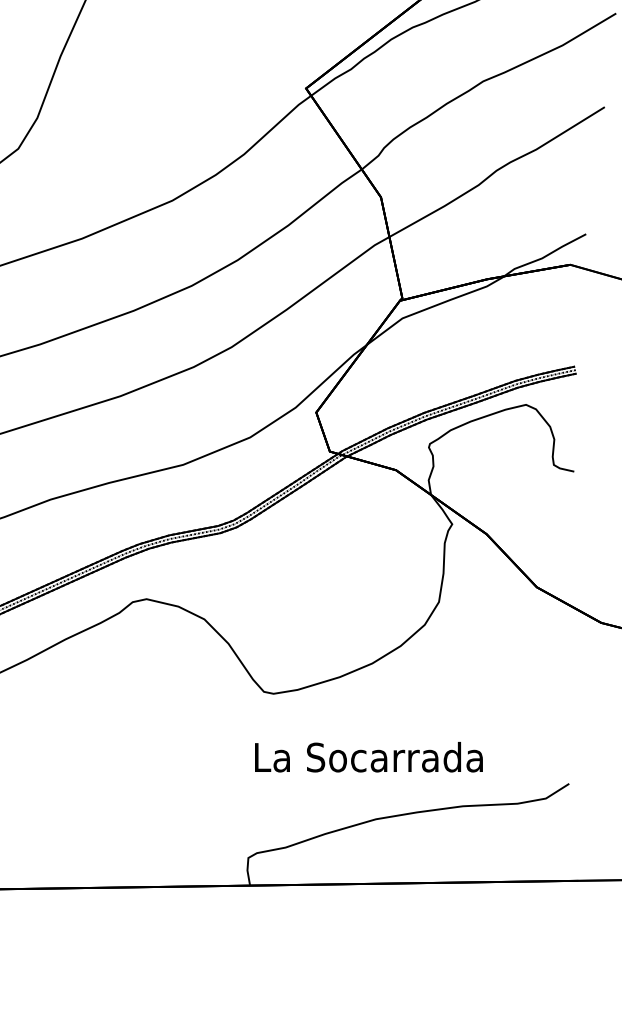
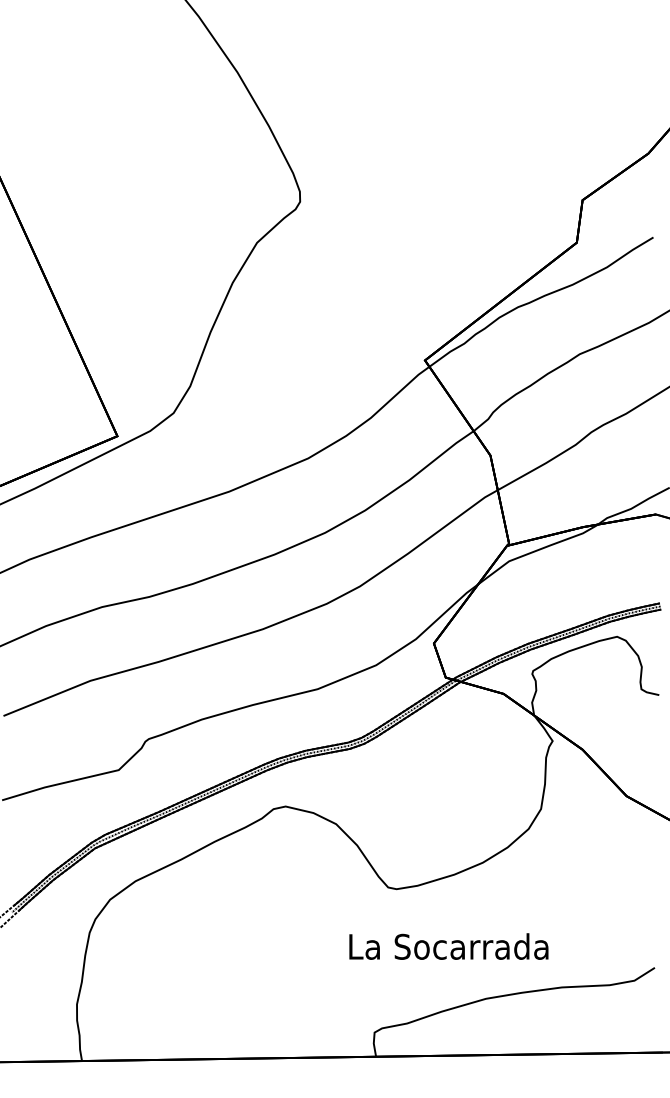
text: (368, 757) -> (448, 946), moved

